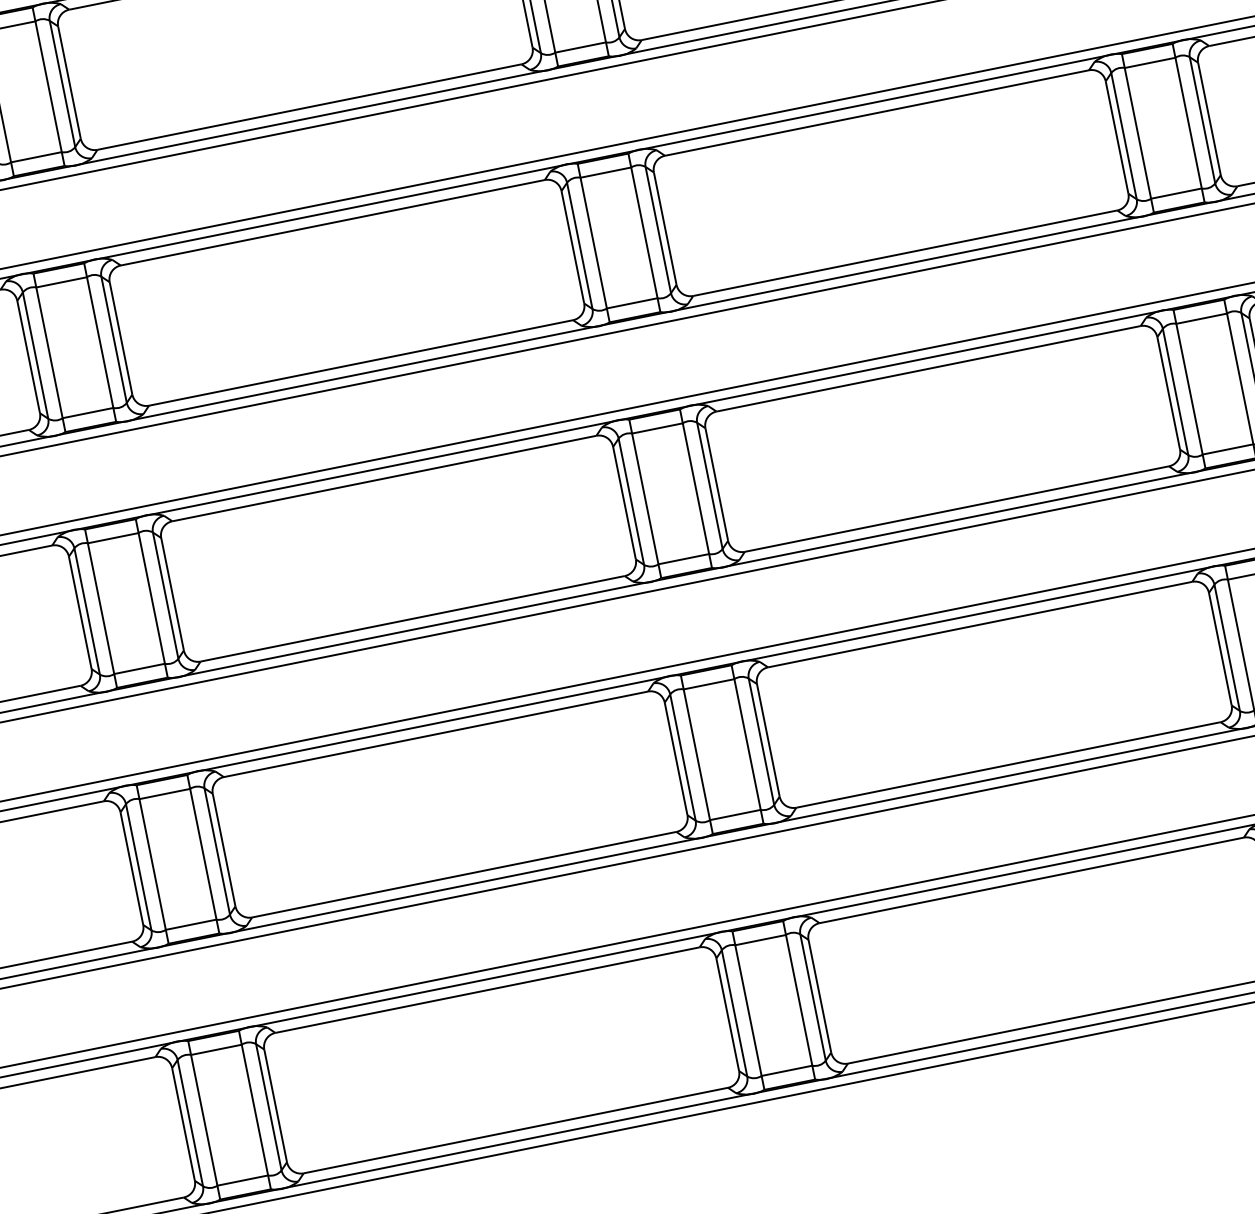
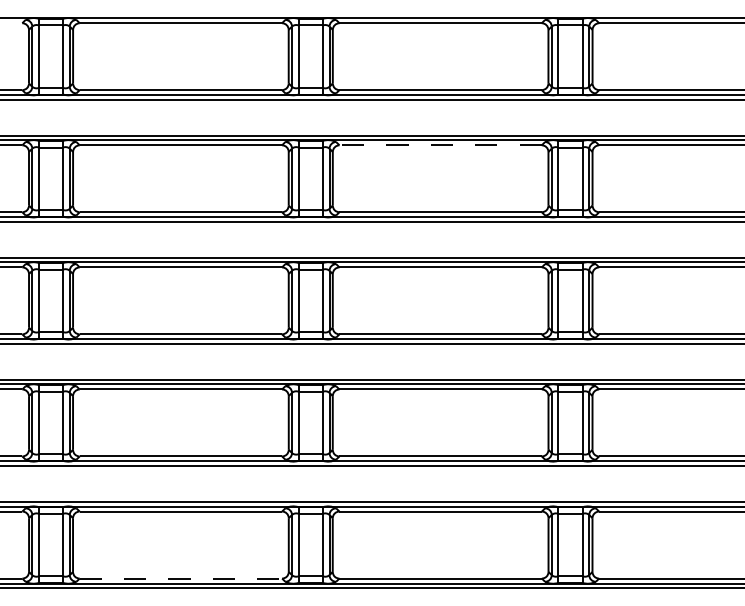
line: (876, 113) -> (440, 145), solid -> dashed
line: (517, 1130) -> (181, 578), solid -> dashed

